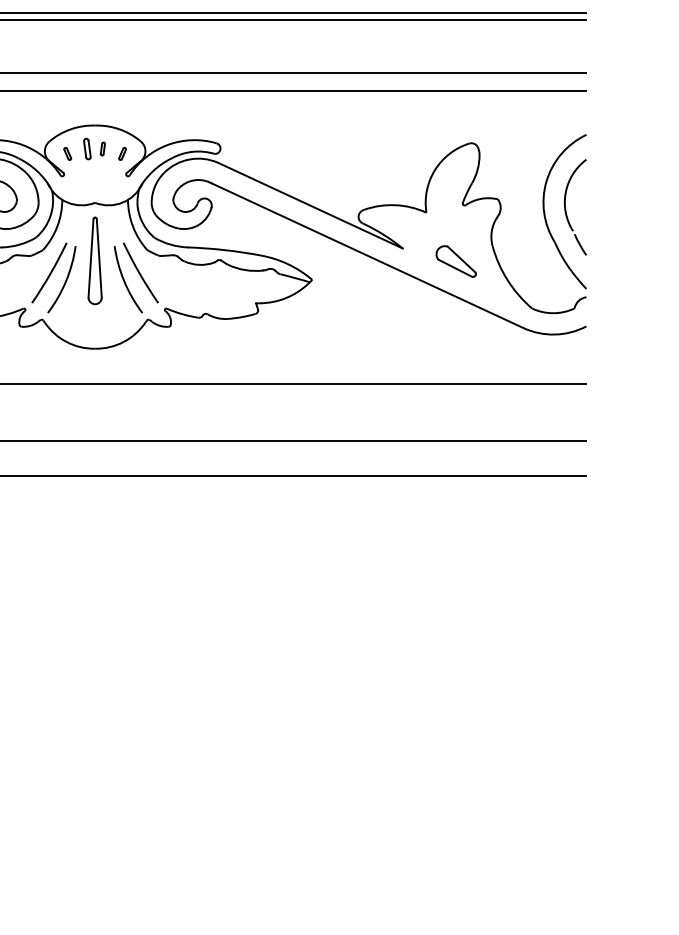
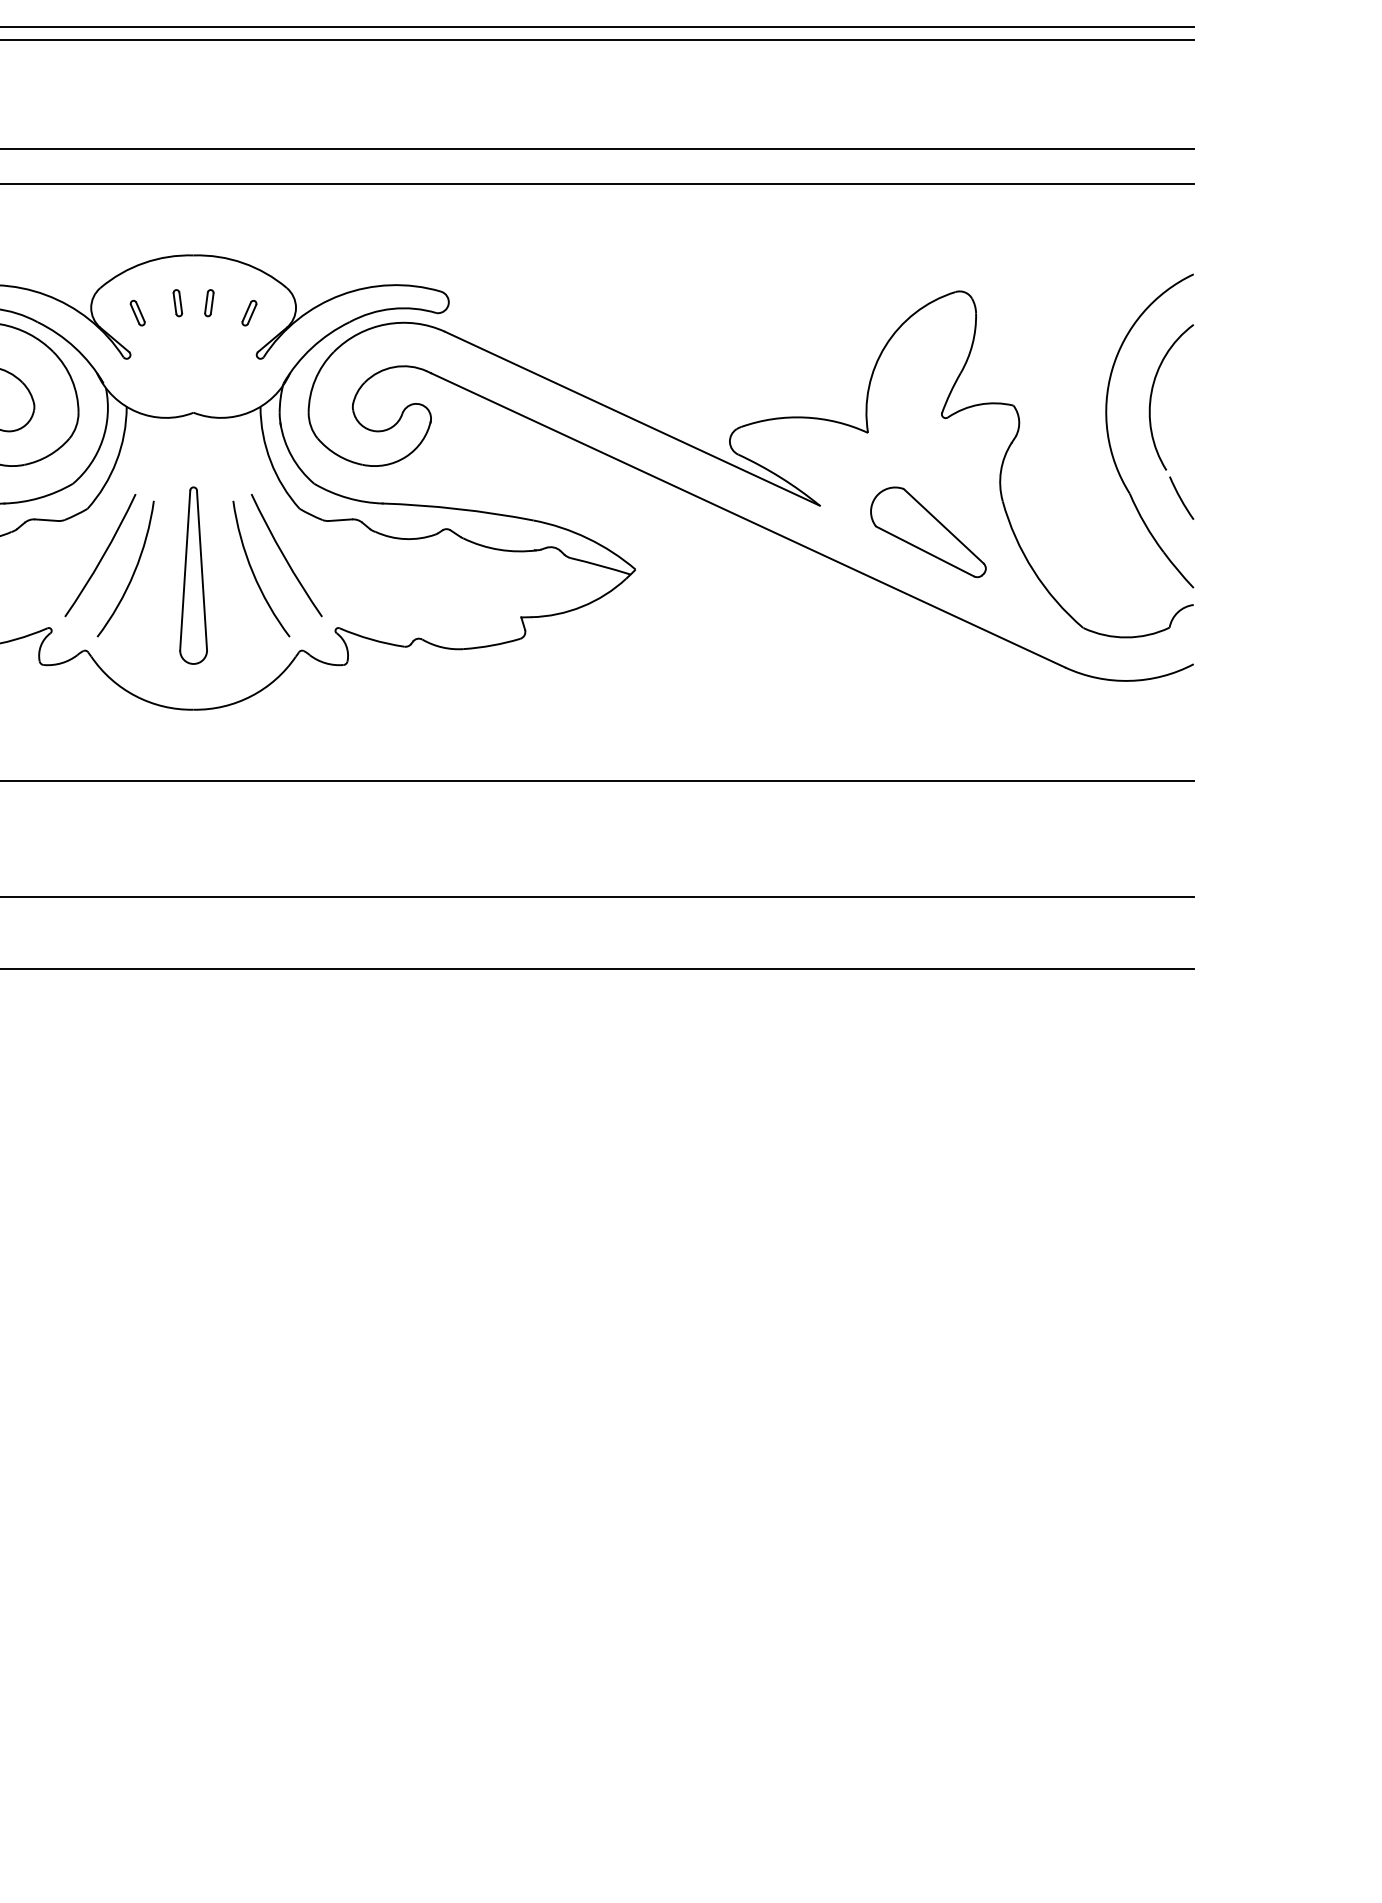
part: (87, 148) -> (178, 302), size x0.62
part: (94, 260) -> (192, 574), moved
part: (456, 261) -> (929, 532), size x1.43

